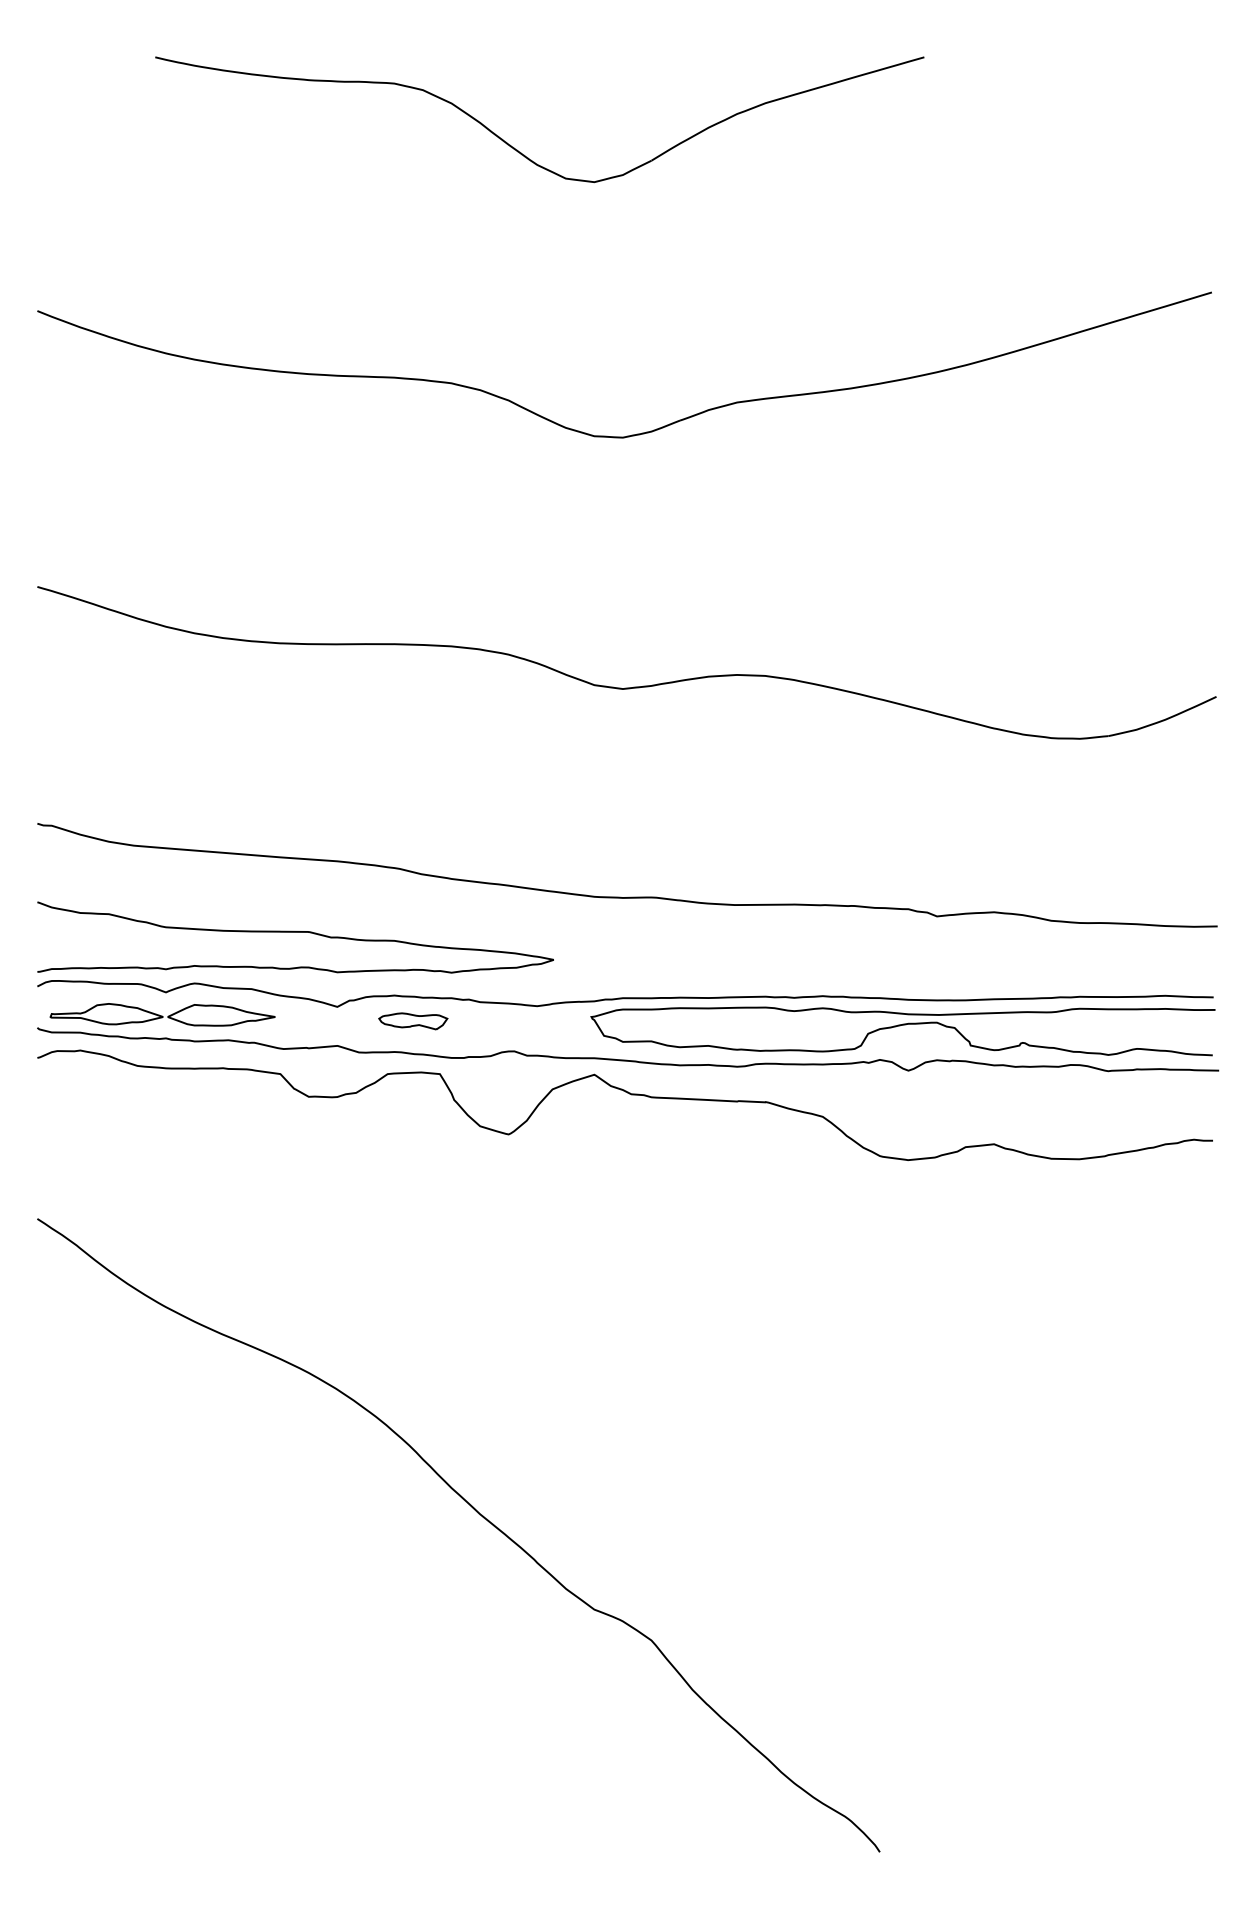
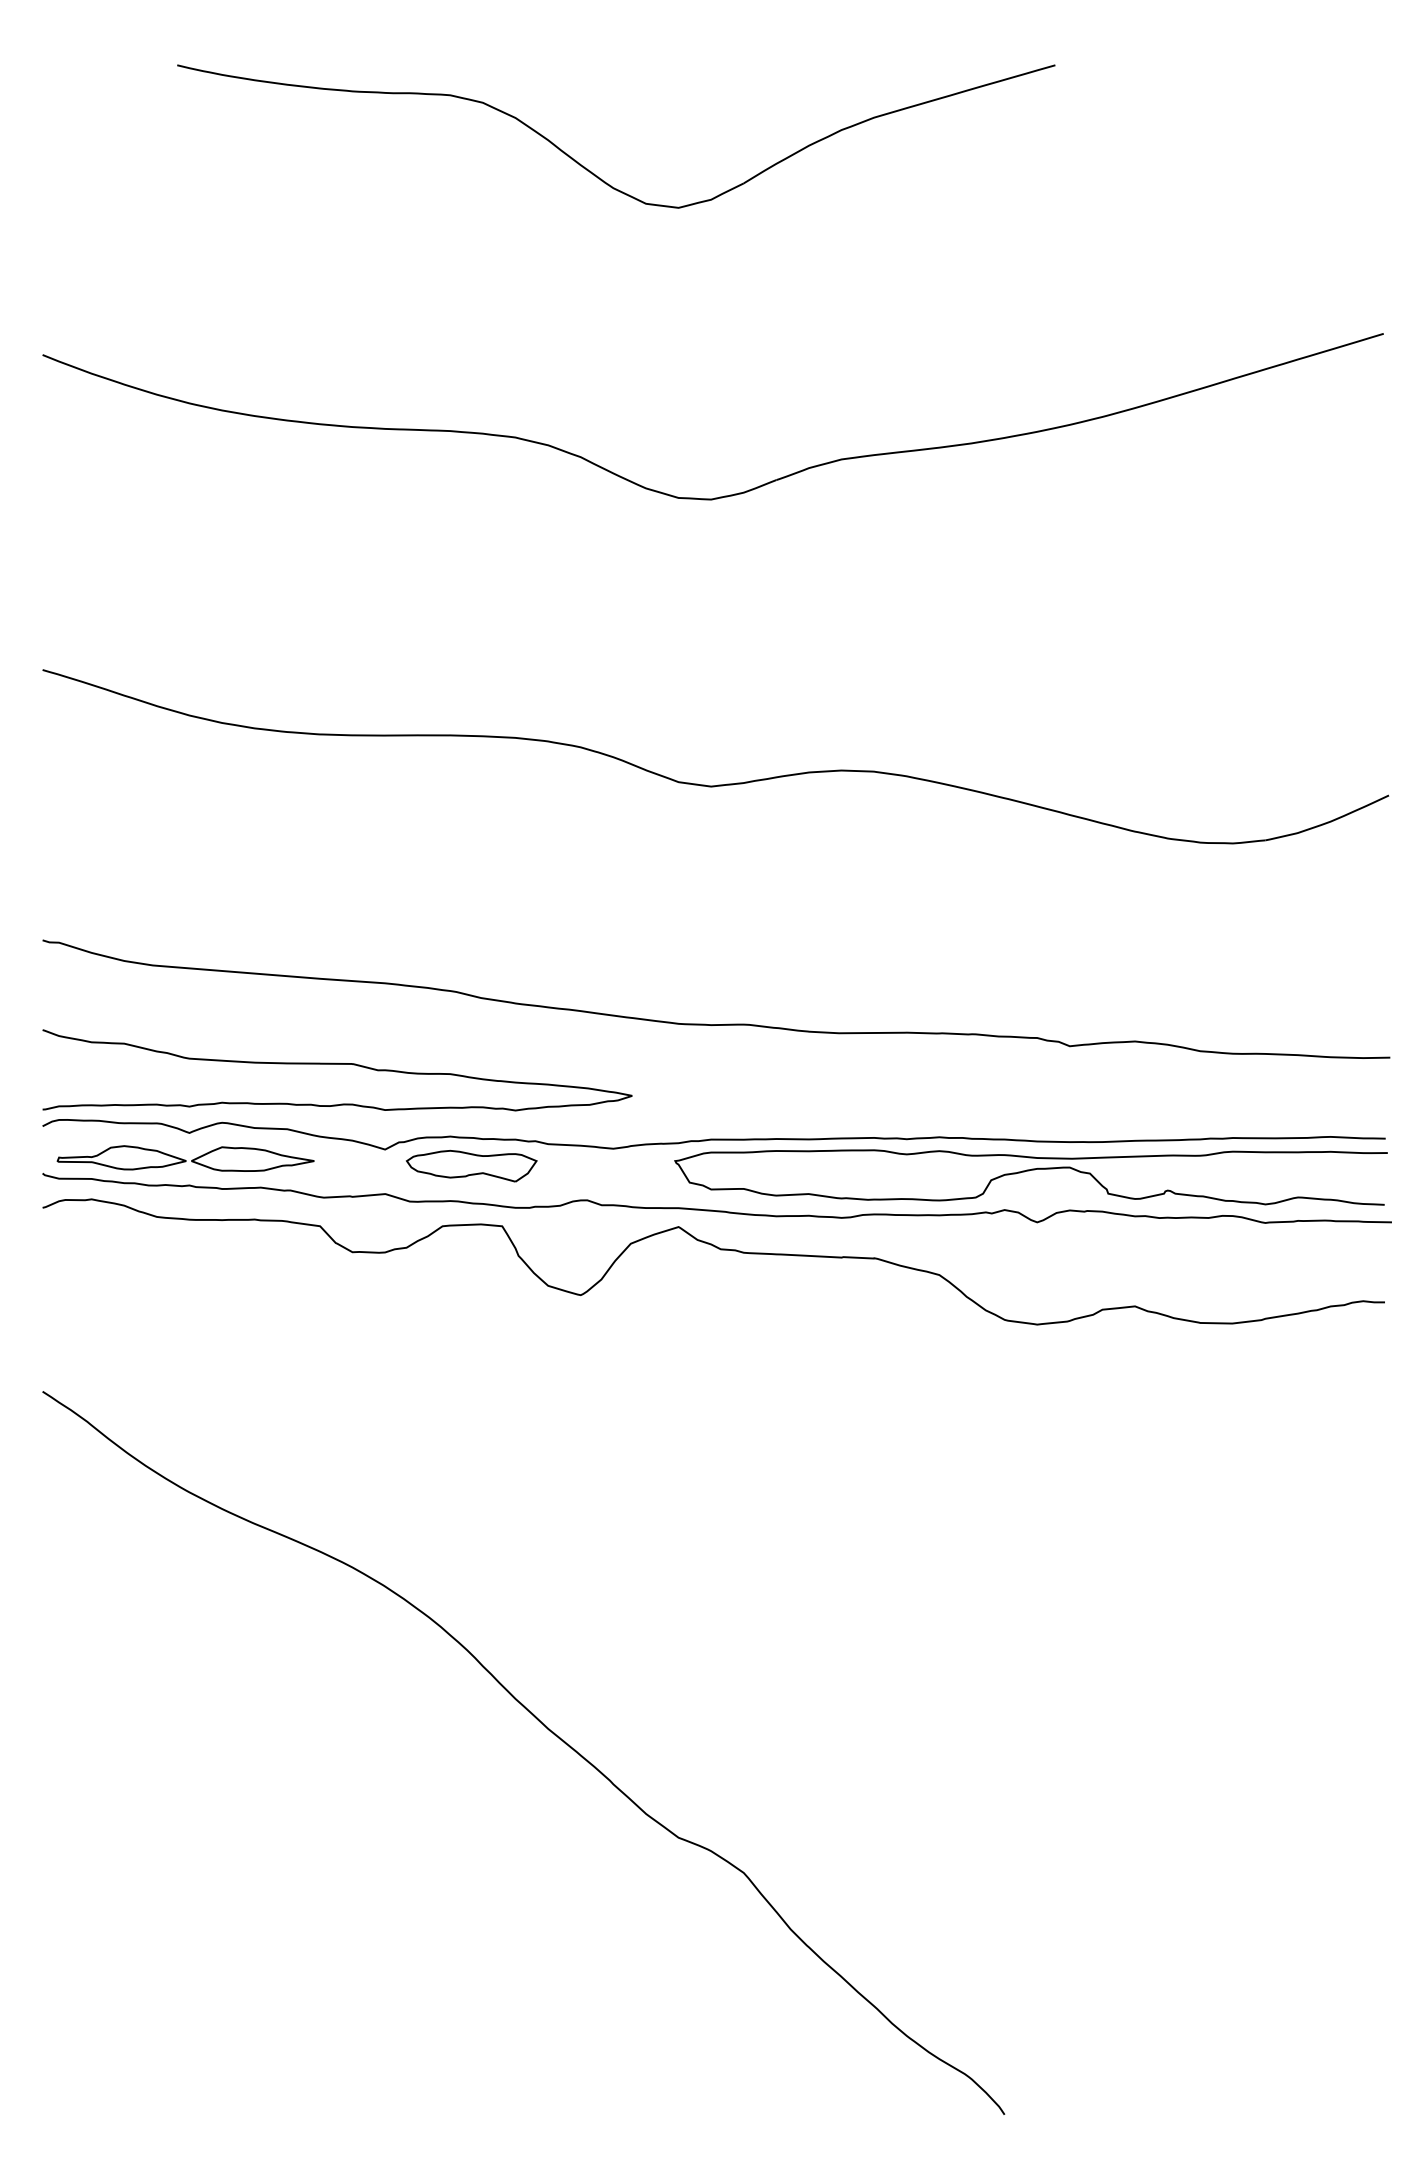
part: (412, 1020) -> (471, 1165), size x1.67

